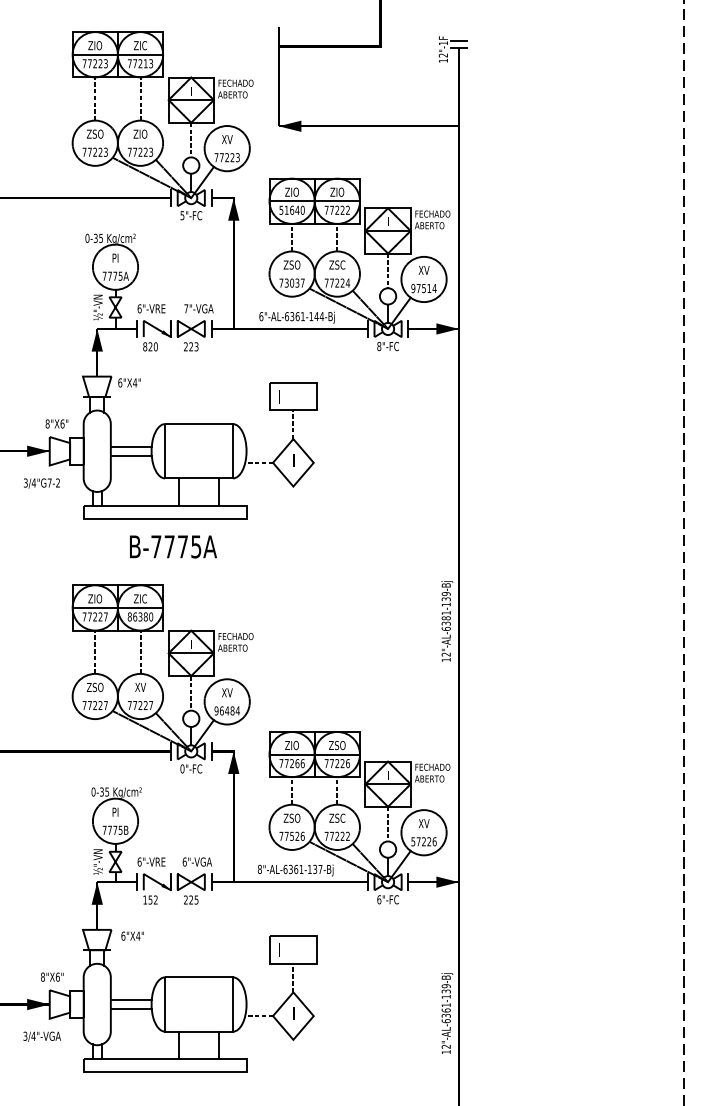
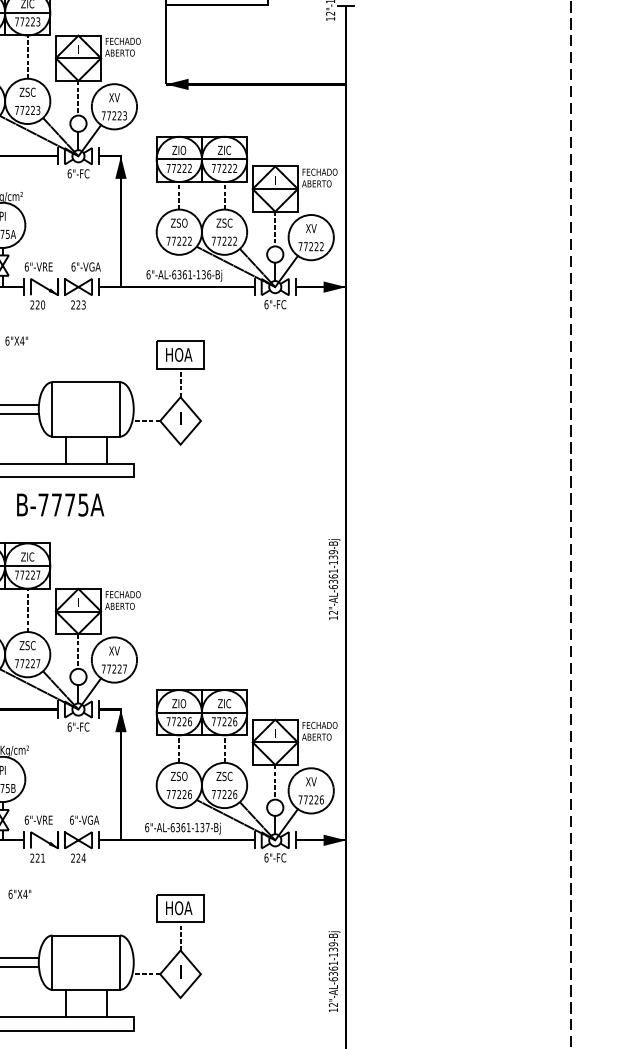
text: (145, 63) -> (32, 21), 77213 -> 77223
text: (140, 133) -> (27, 91), ZIO -> ZSC
text: (337, 191) -> (224, 149), ZIO -> ZIC
text: (291, 209) -> (178, 167), 51640 -> 77222
text: (182, 215) -> (69, 173), 5"-FC -> 6"-FC
text: (294, 282) -> (181, 240), 73037 -> 77222
text: (347, 282) -> (234, 240), 77224 -> 77222
text: (423, 288) -> (310, 246), 97514 -> 77222
text: (186, 308) -> (73, 266), 7"-VGA -> 6"-VGA
text: (318, 316) -> (205, 274), 6"-AL-6361-144-Bj -> 6"-AL-6361-136-Bj
text: (145, 346) -> (32, 304), 820 -> 220
text: (379, 346) -> (266, 304), 8"-FC -> 6"-FC
text: (291, 396) -> (178, 354), I -> HOA
text: (140, 616) -> (27, 574), 86380 -> 77227
text: (445, 618) -> (332, 576), 12"-AL-6381-139-Bj -> 12"-AL-6361-139-Bj
text: (140, 687) -> (27, 645), XV -> ZSC
text: (226, 710) -> (113, 668), 96484 -> 77227
text: (337, 745) -> (224, 703), ZSO -> ZIC
text: (297, 763) -> (184, 721), 77266 -> 77226
text: (182, 768) -> (69, 726), 0"-FC -> 6"-FC
text: (291, 835) -> (178, 793), 77526 -> 77226
text: (348, 835) -> (235, 793), 77222 -> 77226
text: (413, 841) -> (300, 799), 57226 -> 77226
text: (259, 869) -> (146, 827), 8"-AL-6361-137-Bj -> 6"-AL-6361-137-Bj
text: (150, 899) -> (37, 857), 152 -> 221
text: (196, 899) -> (83, 857), 225 -> 224
text: (291, 949) -> (178, 907), I -> HOA

